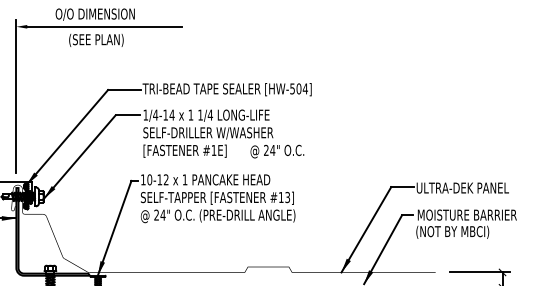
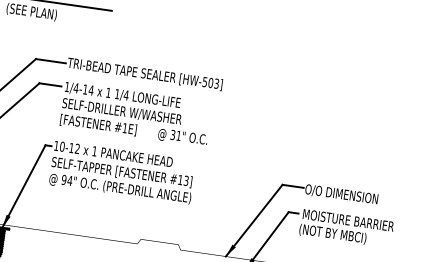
text: (304, 88) -> (215, 83), [HW-504] -> [HW-503]
text: (269, 150) -> (175, 135), 24" -> 31"
text: (462, 188) -> (347, 195), ULTRA-DEK PANEL -> O/O DIMENSION
text: (156, 214) -> (64, 179), 24" -> 94"

